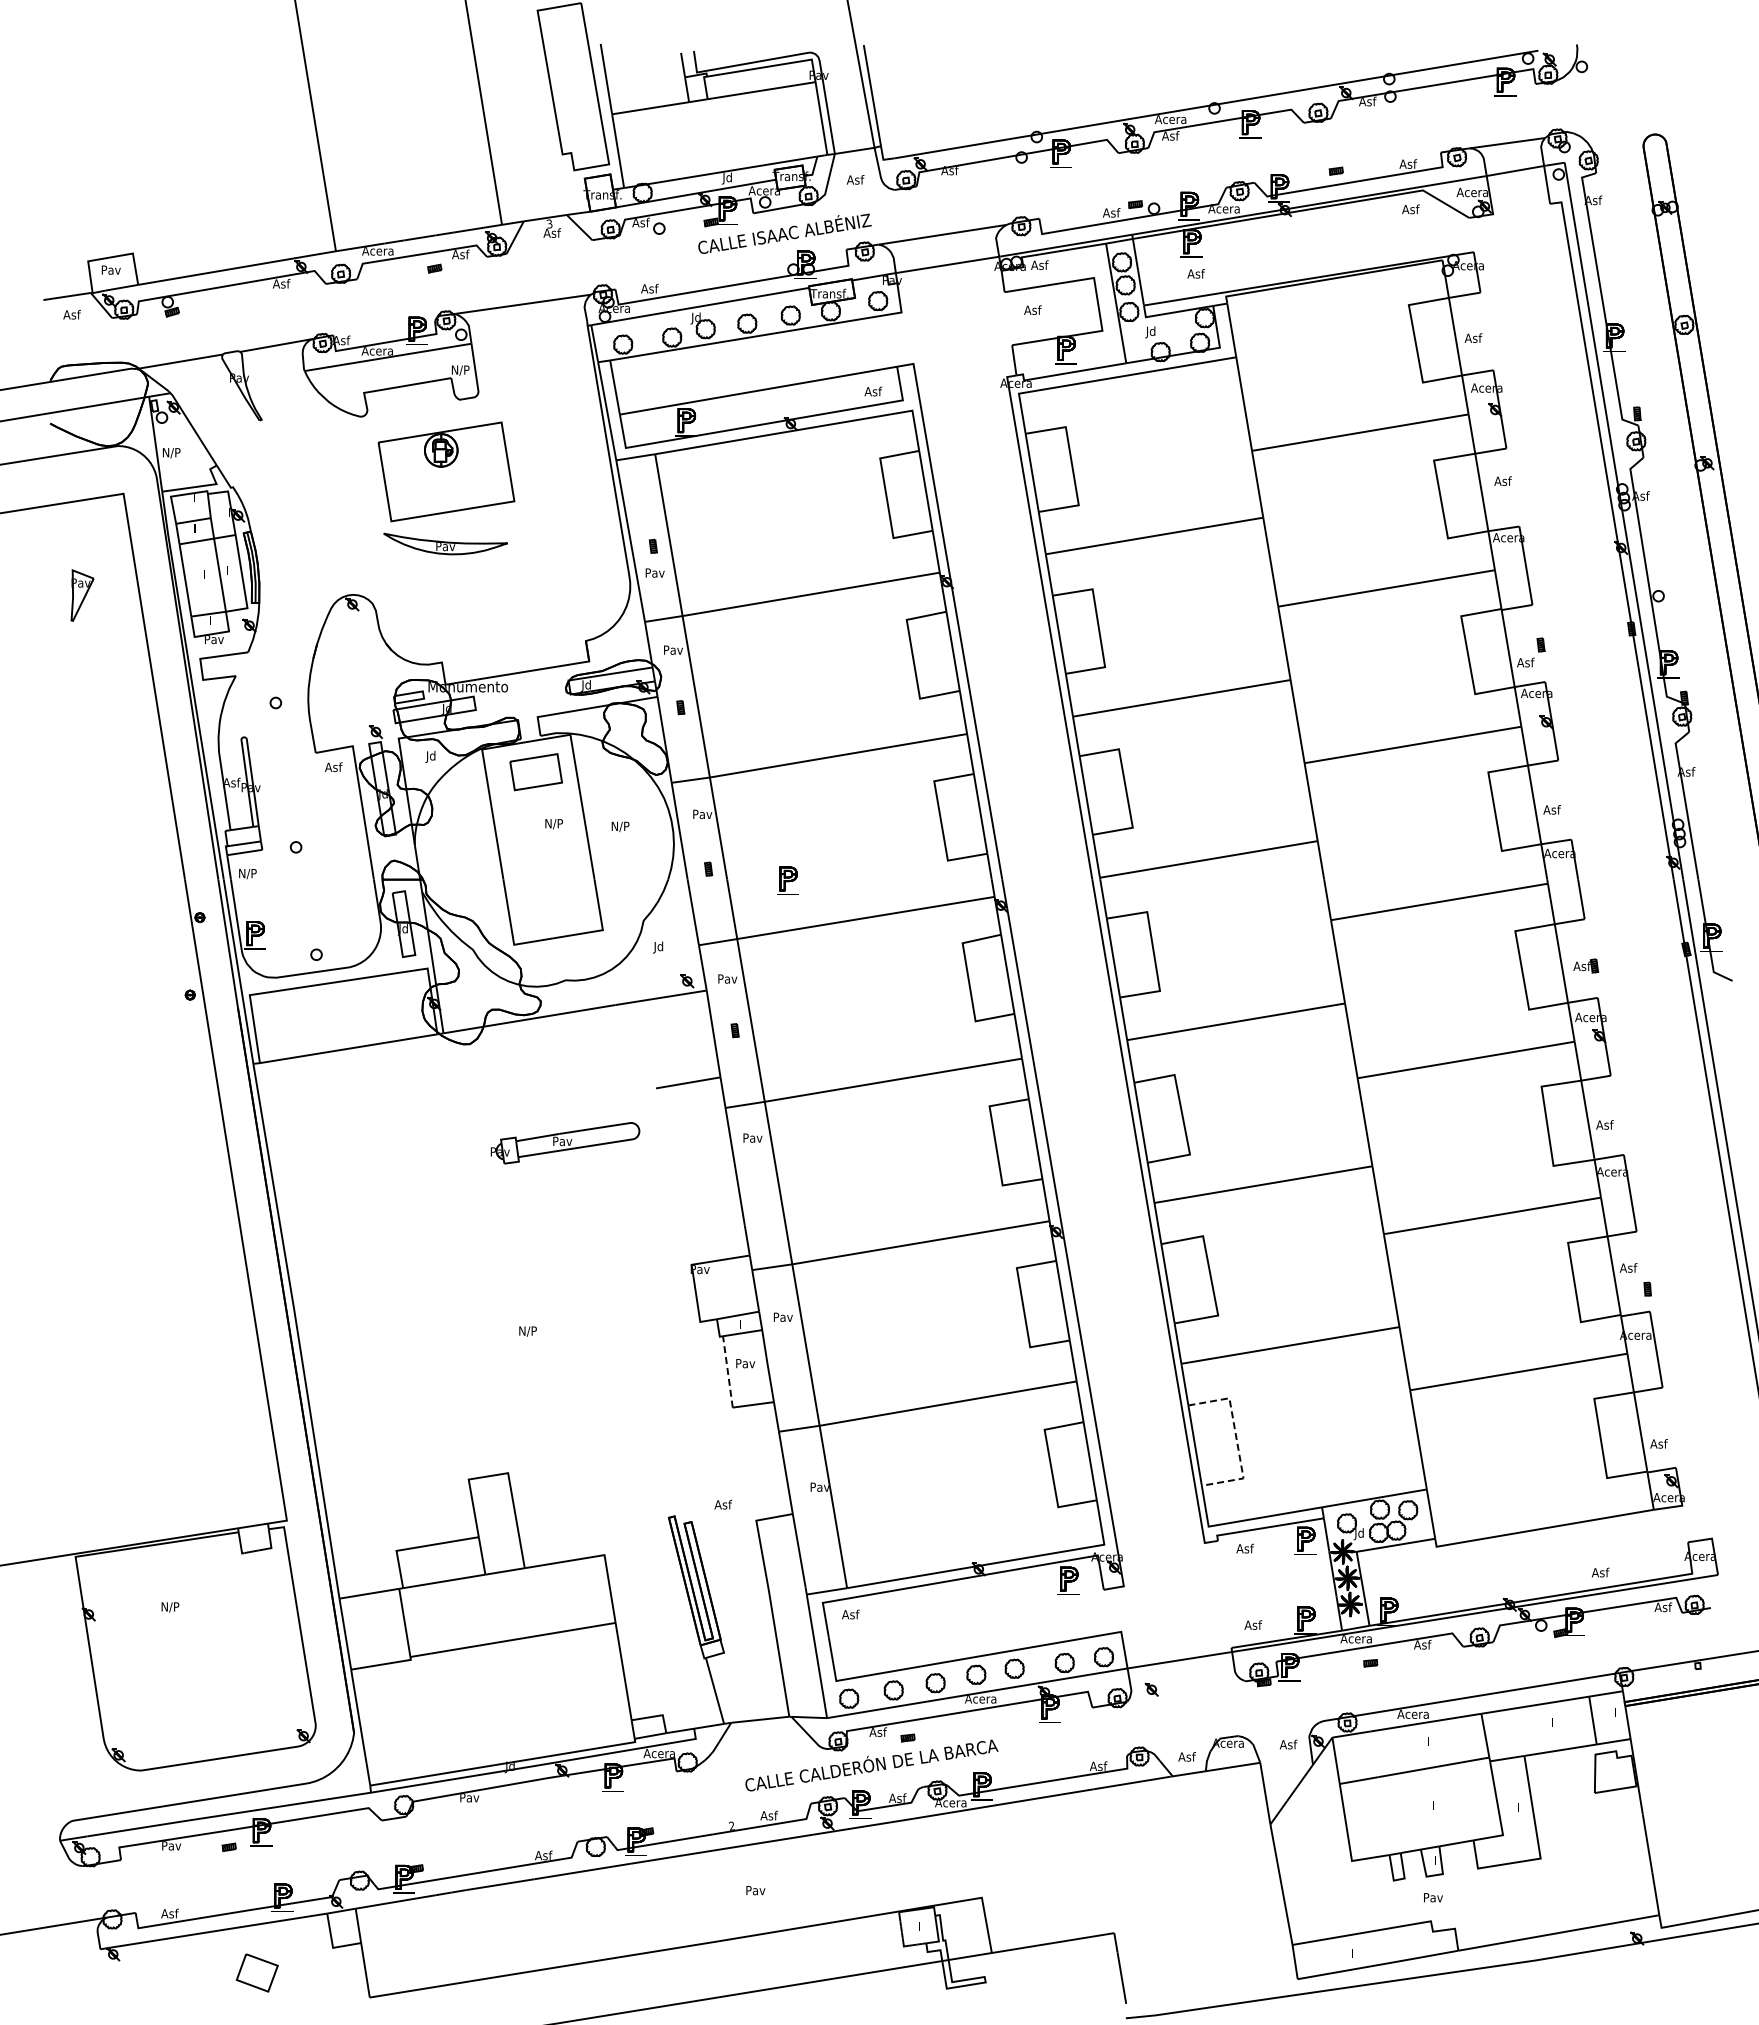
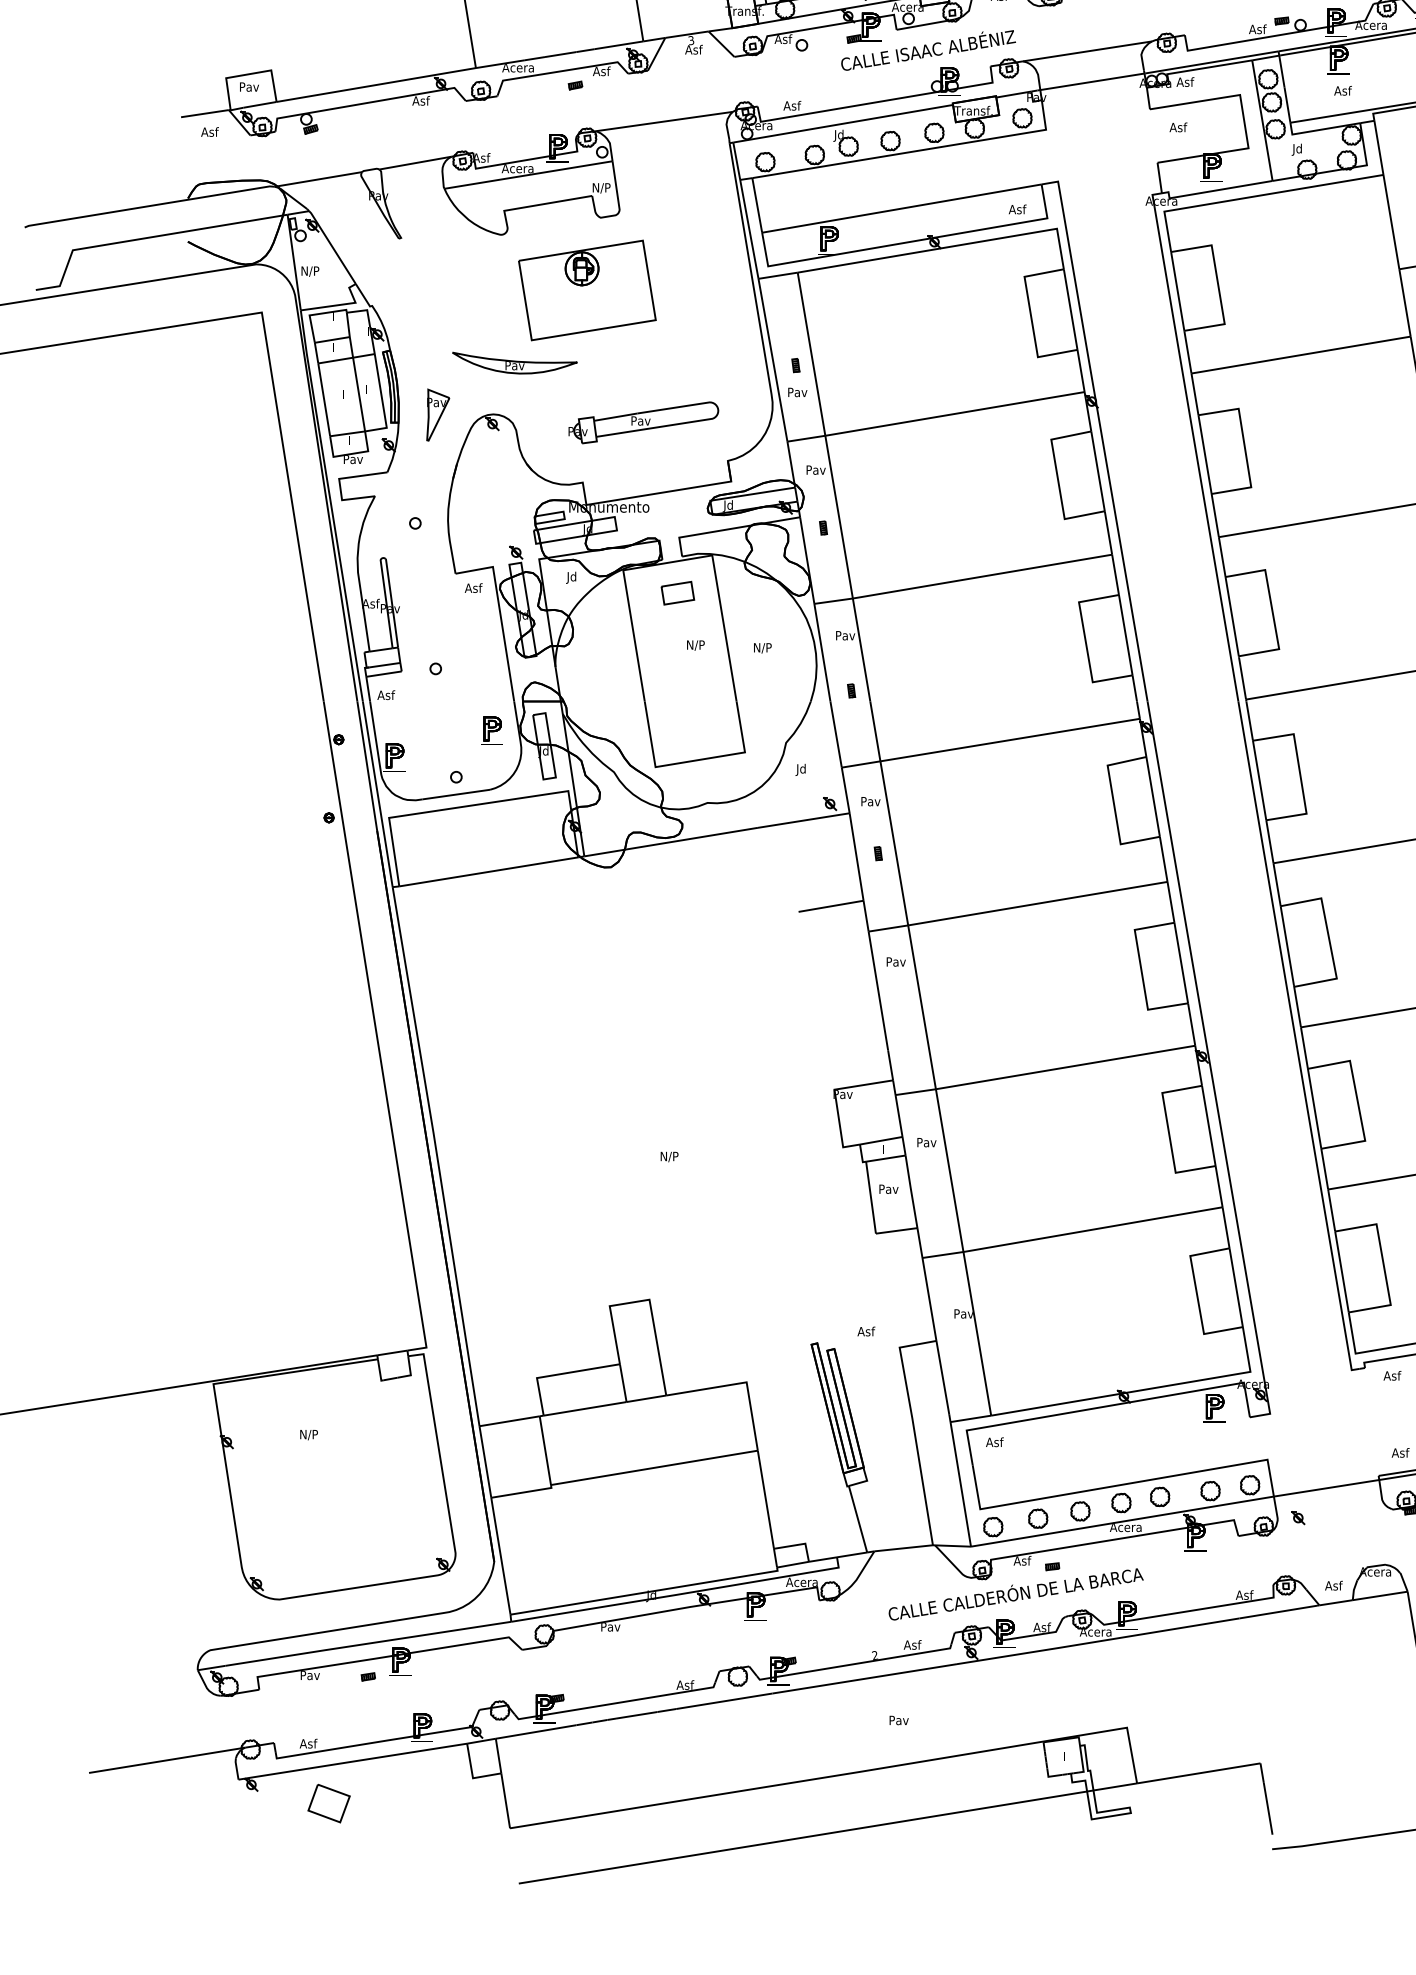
part: (445, 543) -> (514, 362), moved
part: (82, 595) -> (438, 415), moved
part: (536, 772) -> (678, 593), size x0.62
text: (247, 873) -> (386, 695), N/P -> Asf
part: (787, 880) -> (491, 730), moved
part: (565, 1143) -> (643, 423), moved
line: (727, 1371) -> (870, 1197), dashed -> solid
line: (1236, 1439) -> (1383, 1265), dashed -> solid
part: (256, 1972) -> (328, 1803), moved

